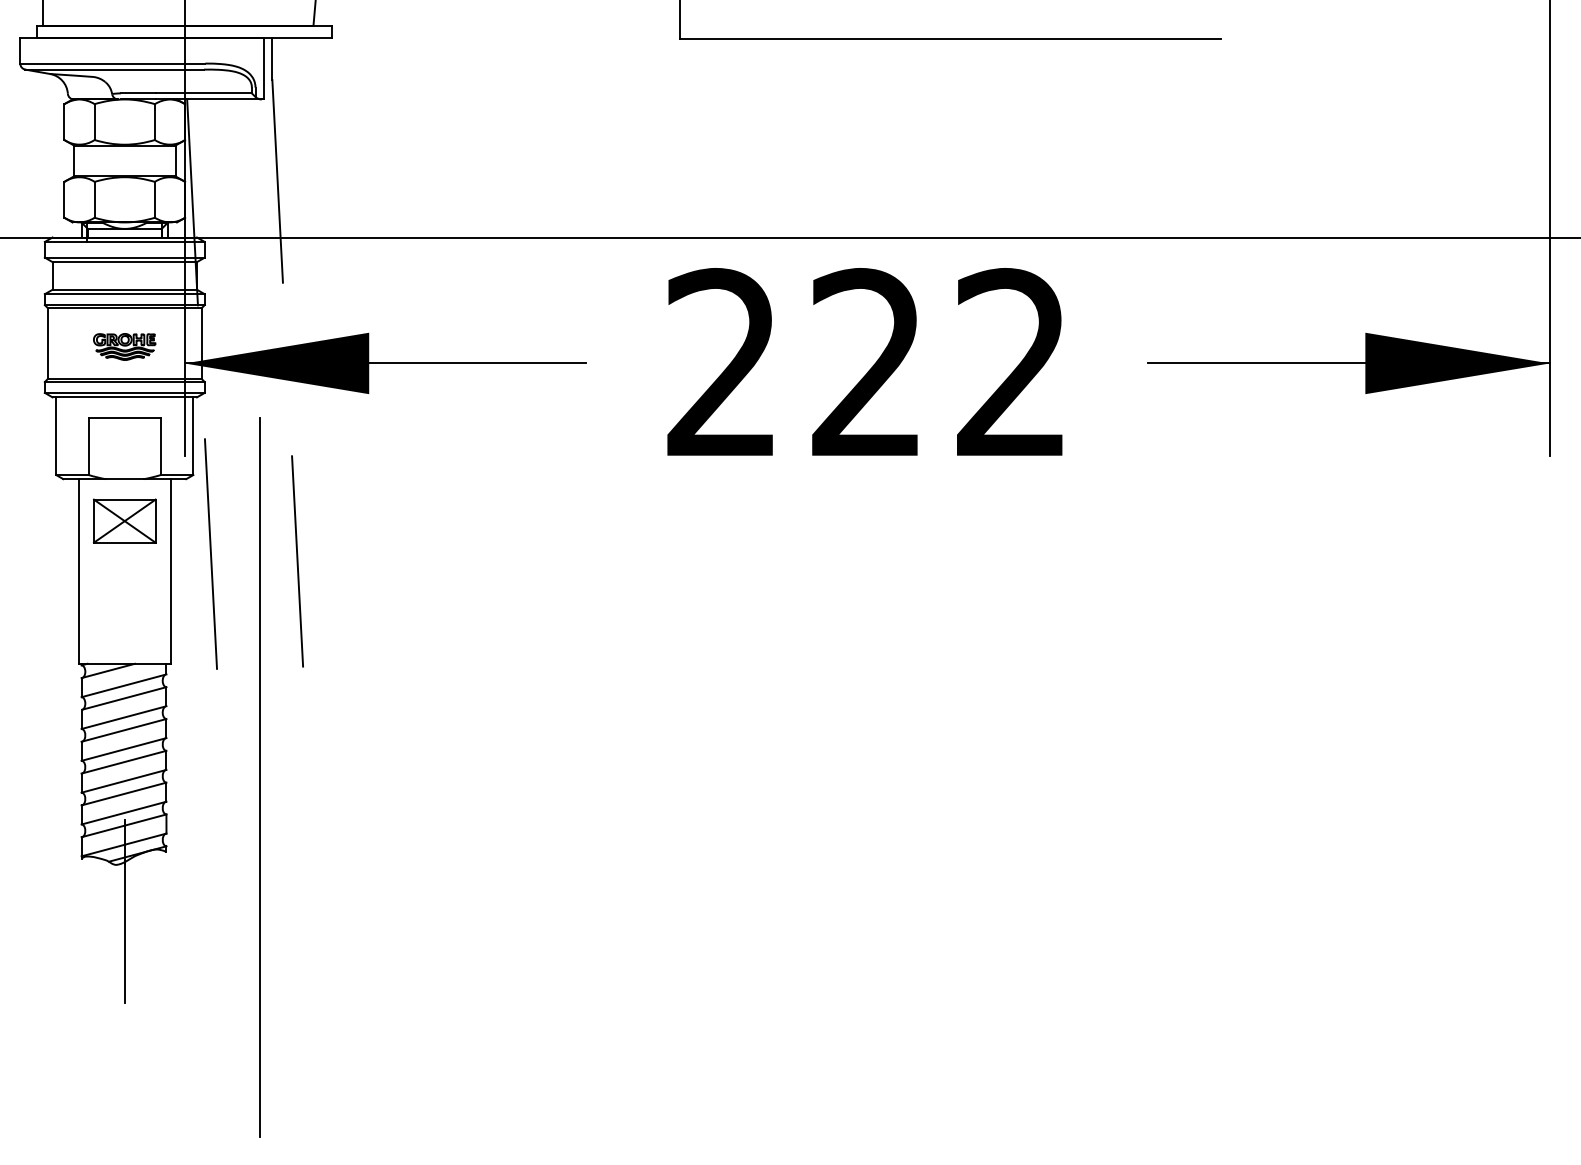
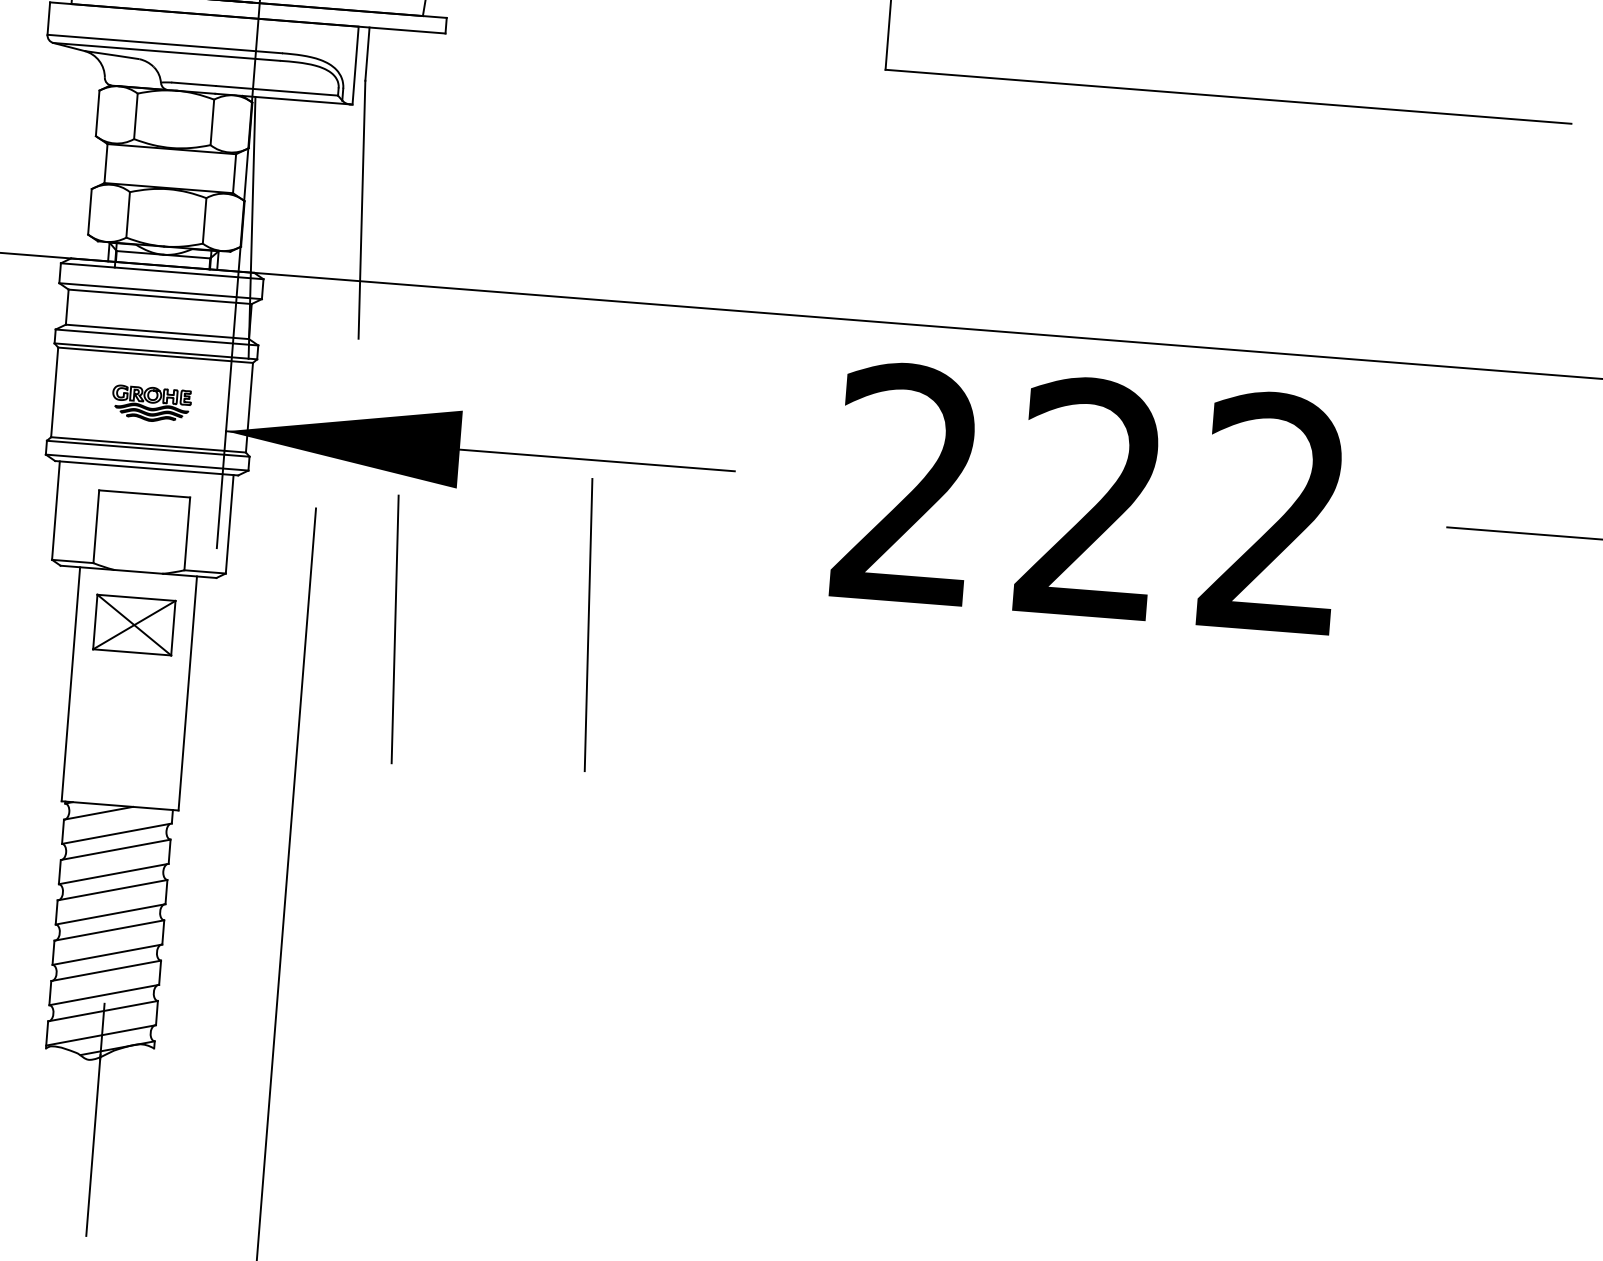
line: (210, 553) -> (587, 624), moved
line: (297, 561) -> (395, 629), moved

